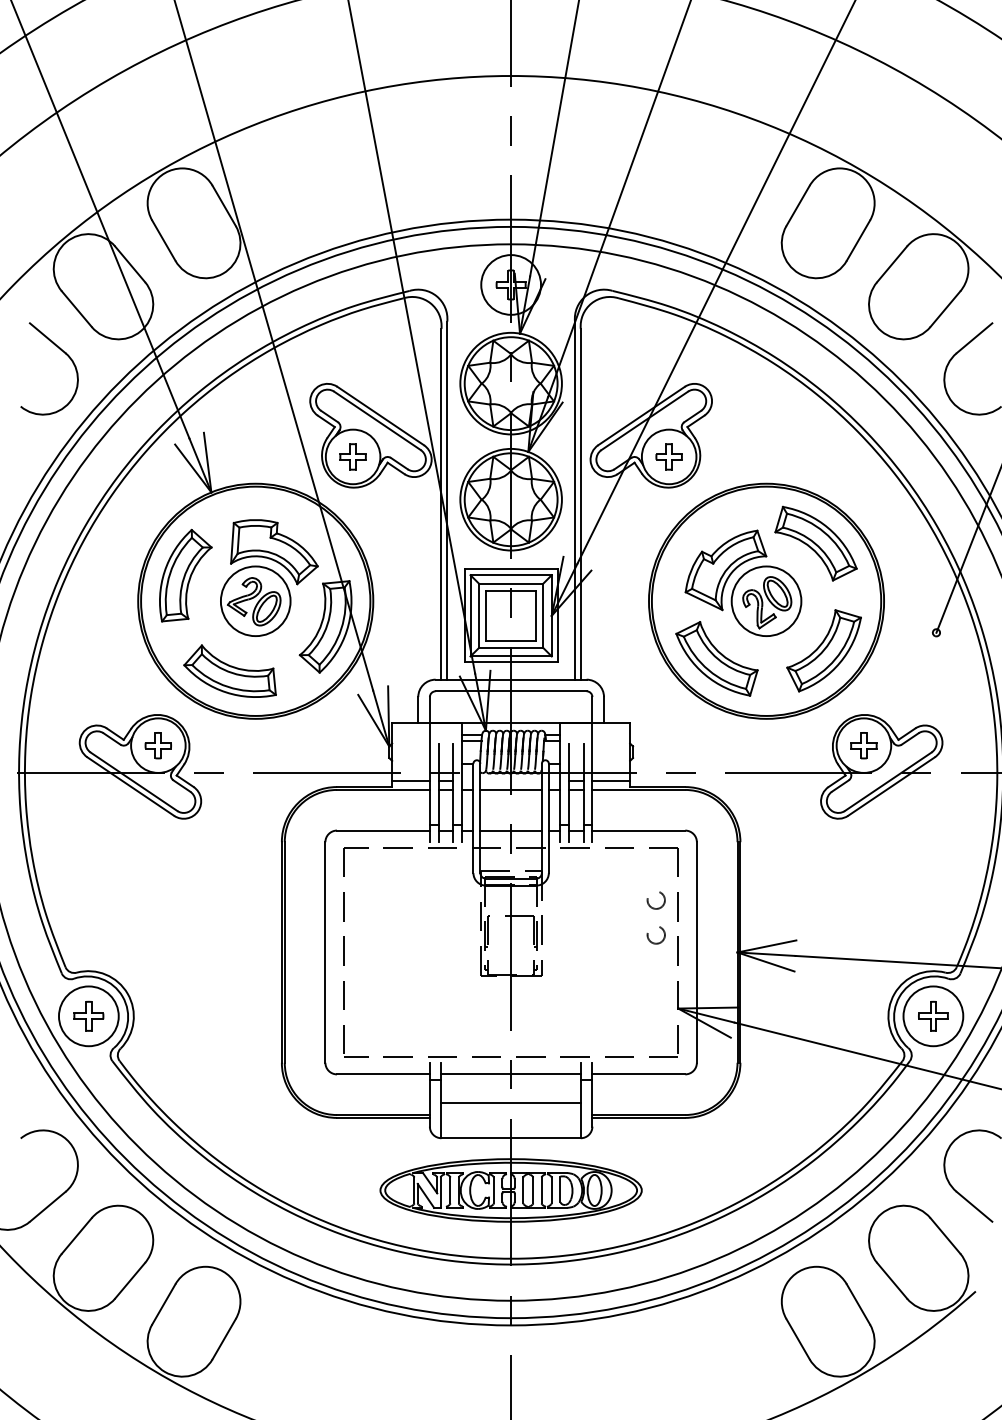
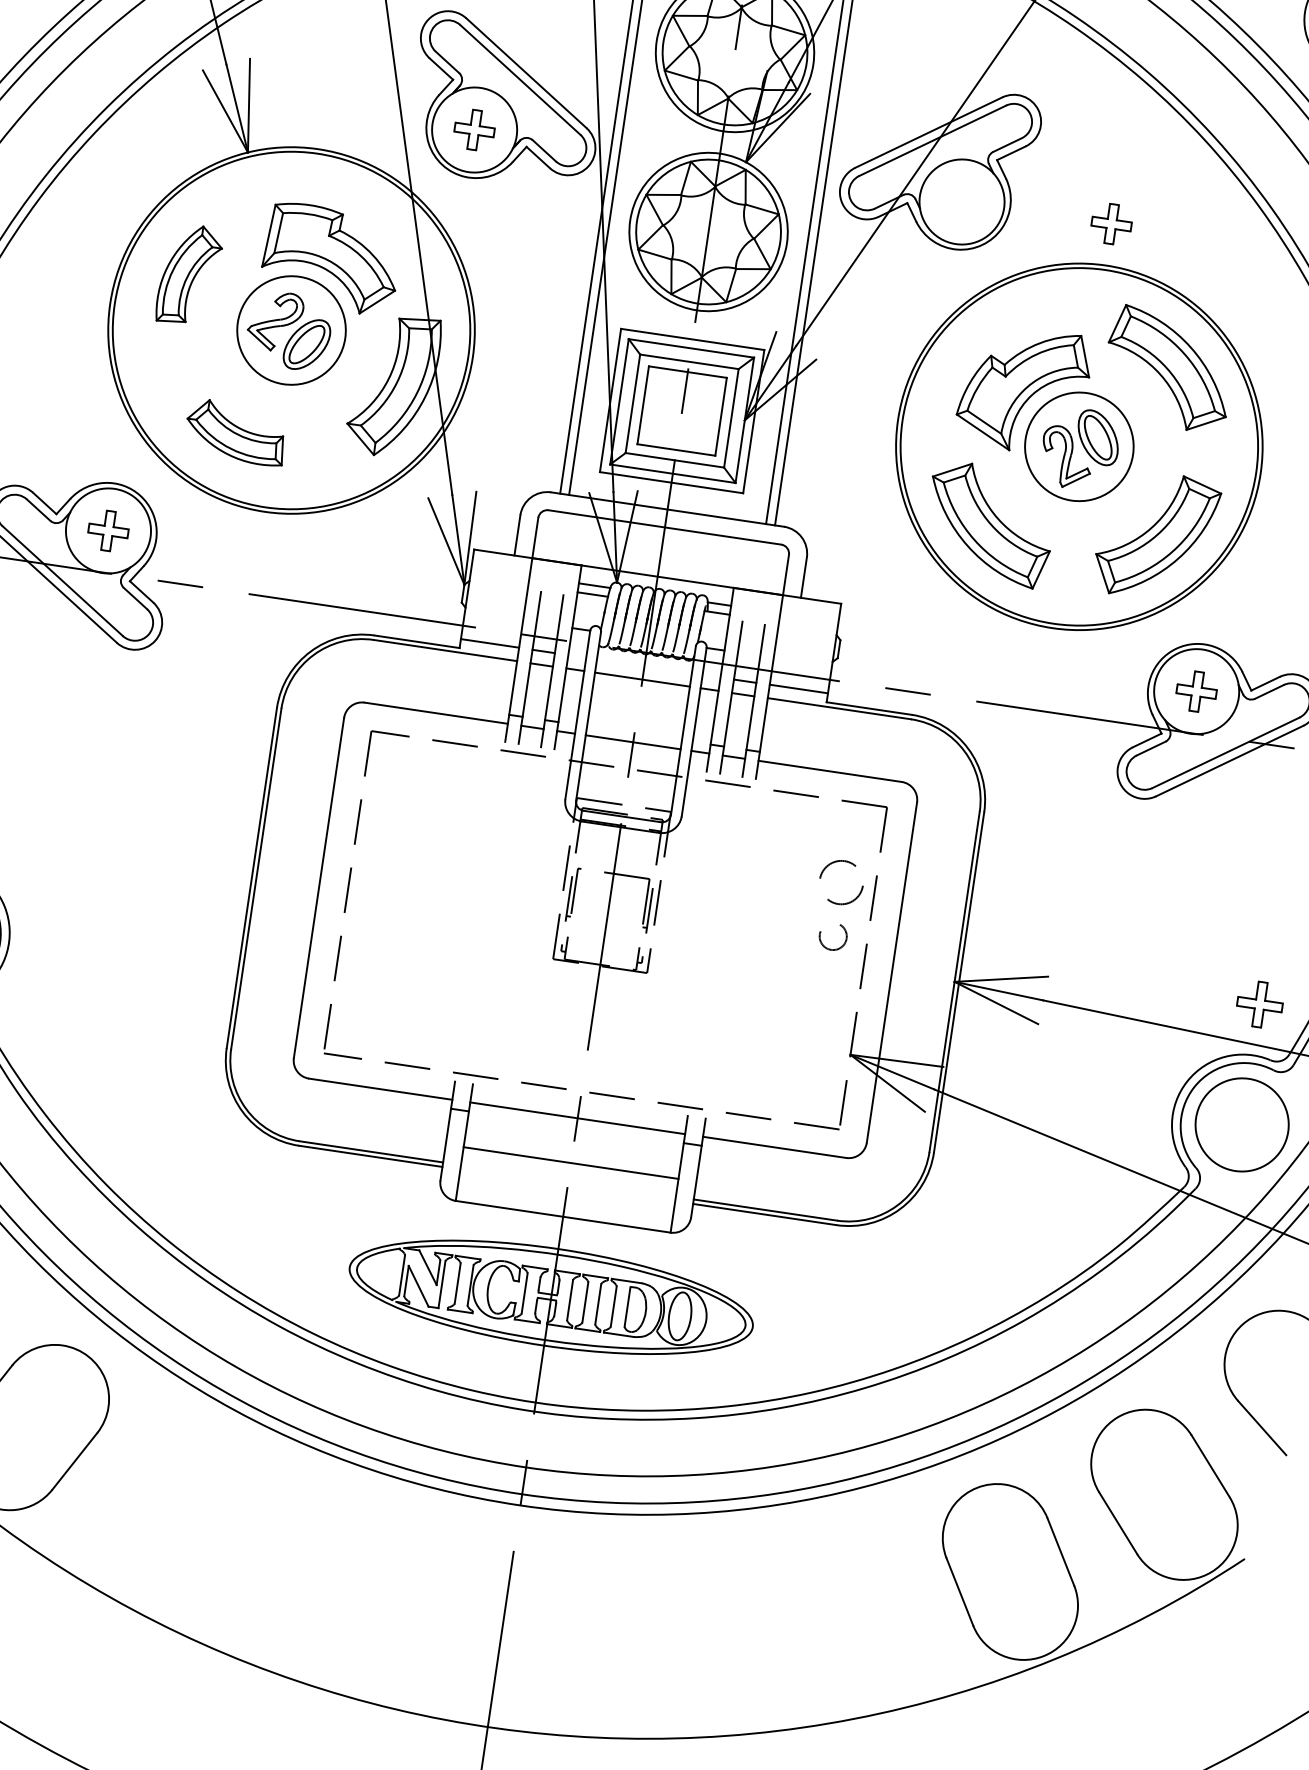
part: (668, 456) -> (1110, 223), moved
part: (185, 575) -> (189, 274), size x0.7
part: (229, 670) -> (235, 431), size x0.7
circle: (655, 900) -> (839, 882), size x1.6
part: (933, 1015) -> (1260, 1003), moved

